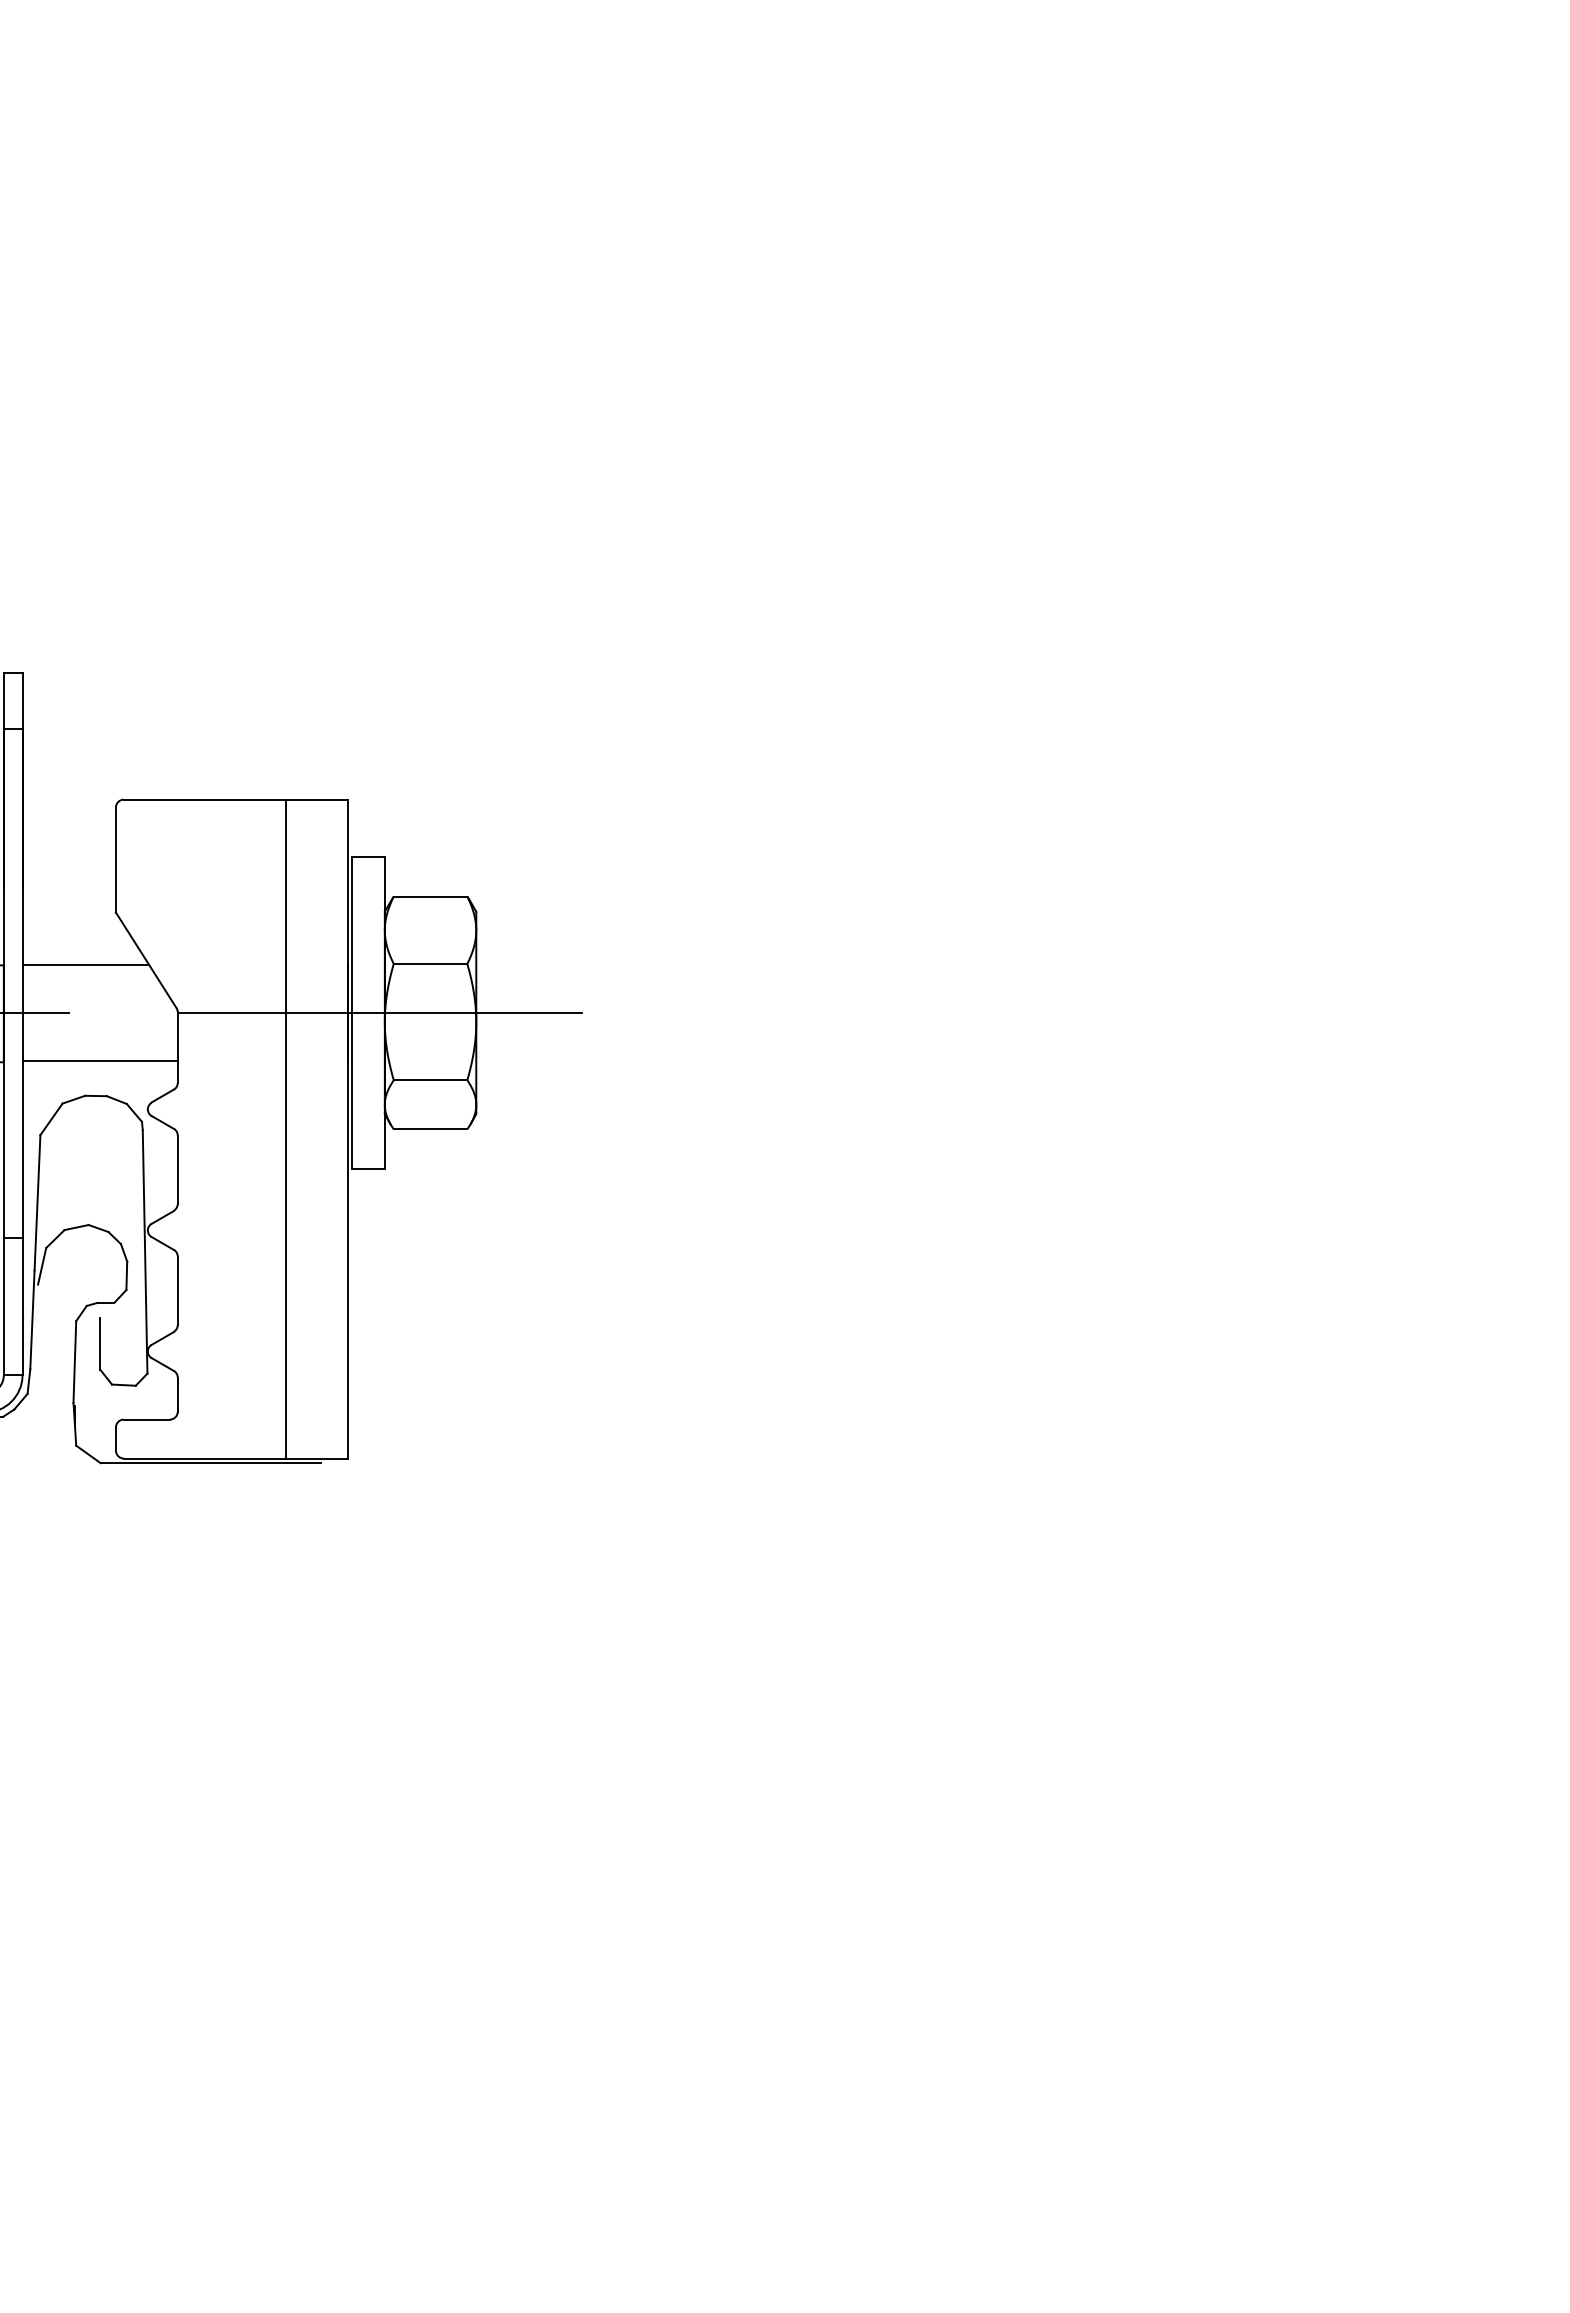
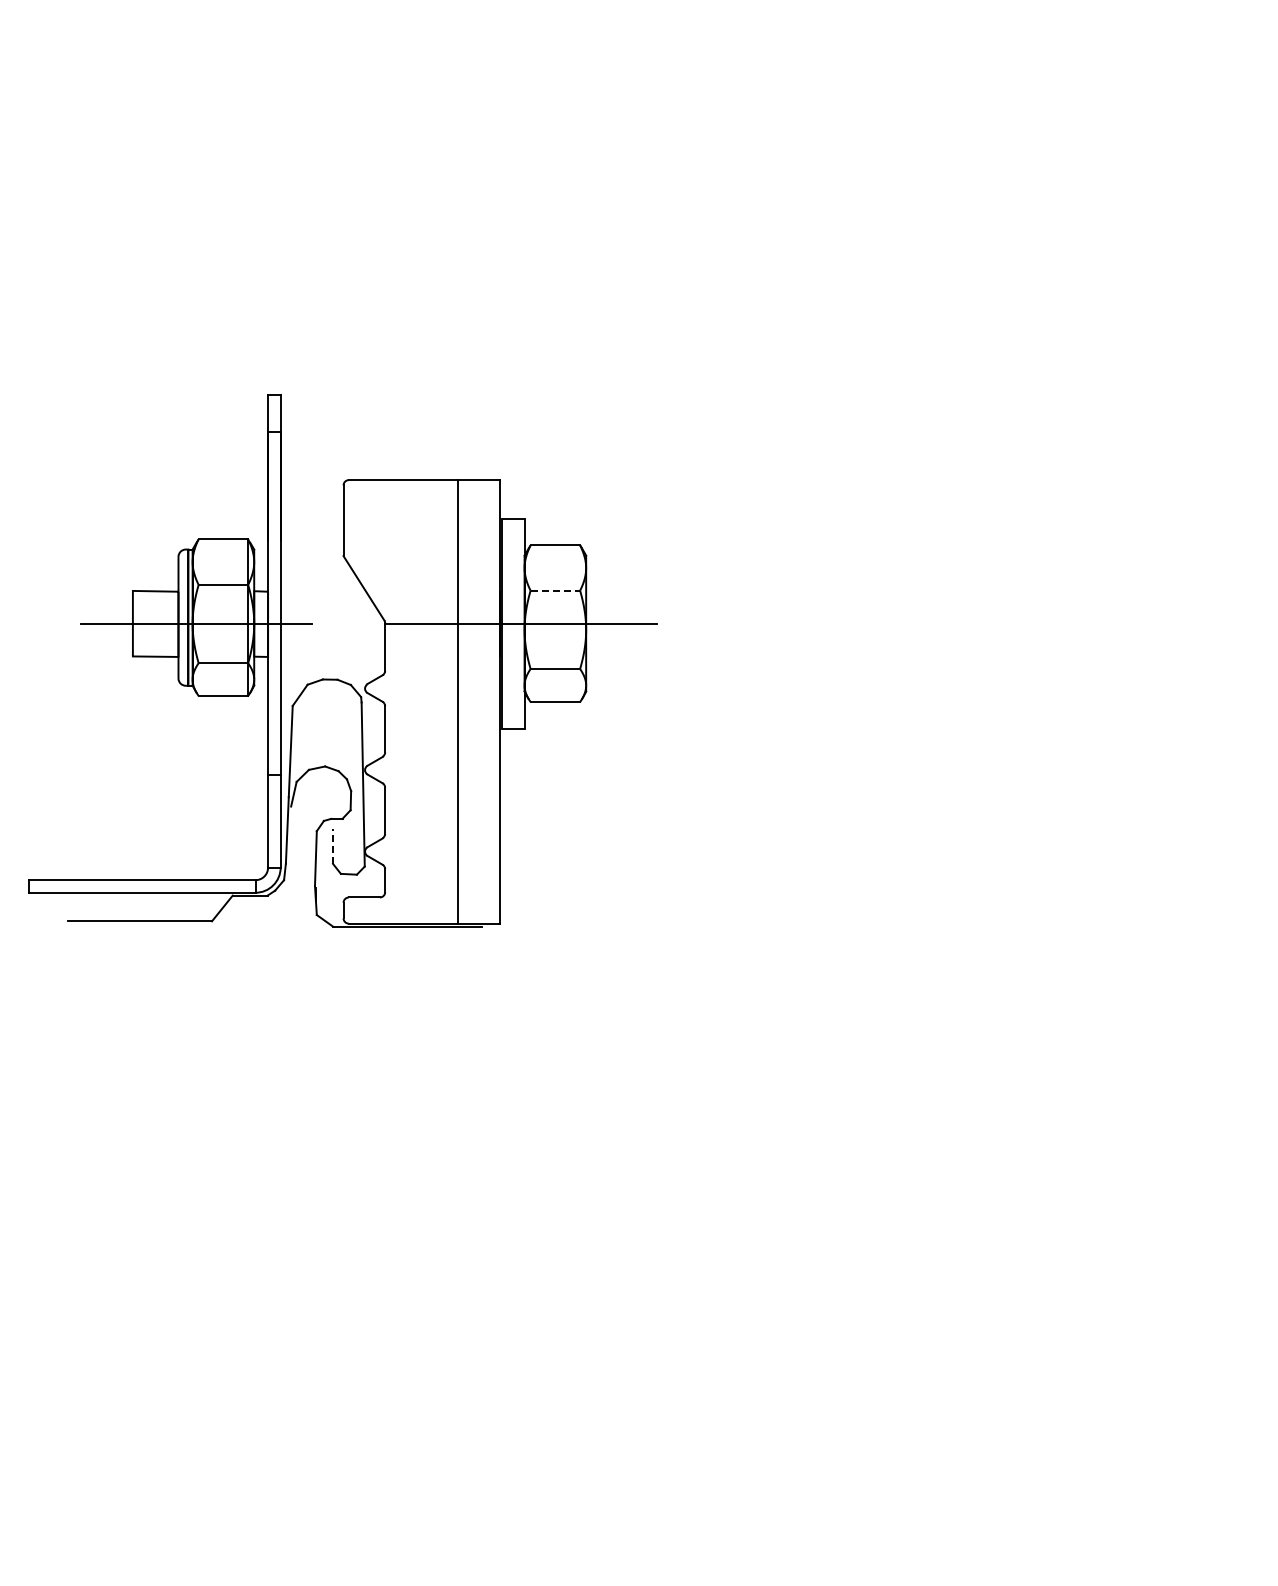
line: (430, 963) -> (555, 590), solid -> dashed
line: (86, 965) -> (323, 591), removed
line: (99, 1060) -> (332, 655), removed
line: (100, 1343) -> (333, 846), solid -> dashed

